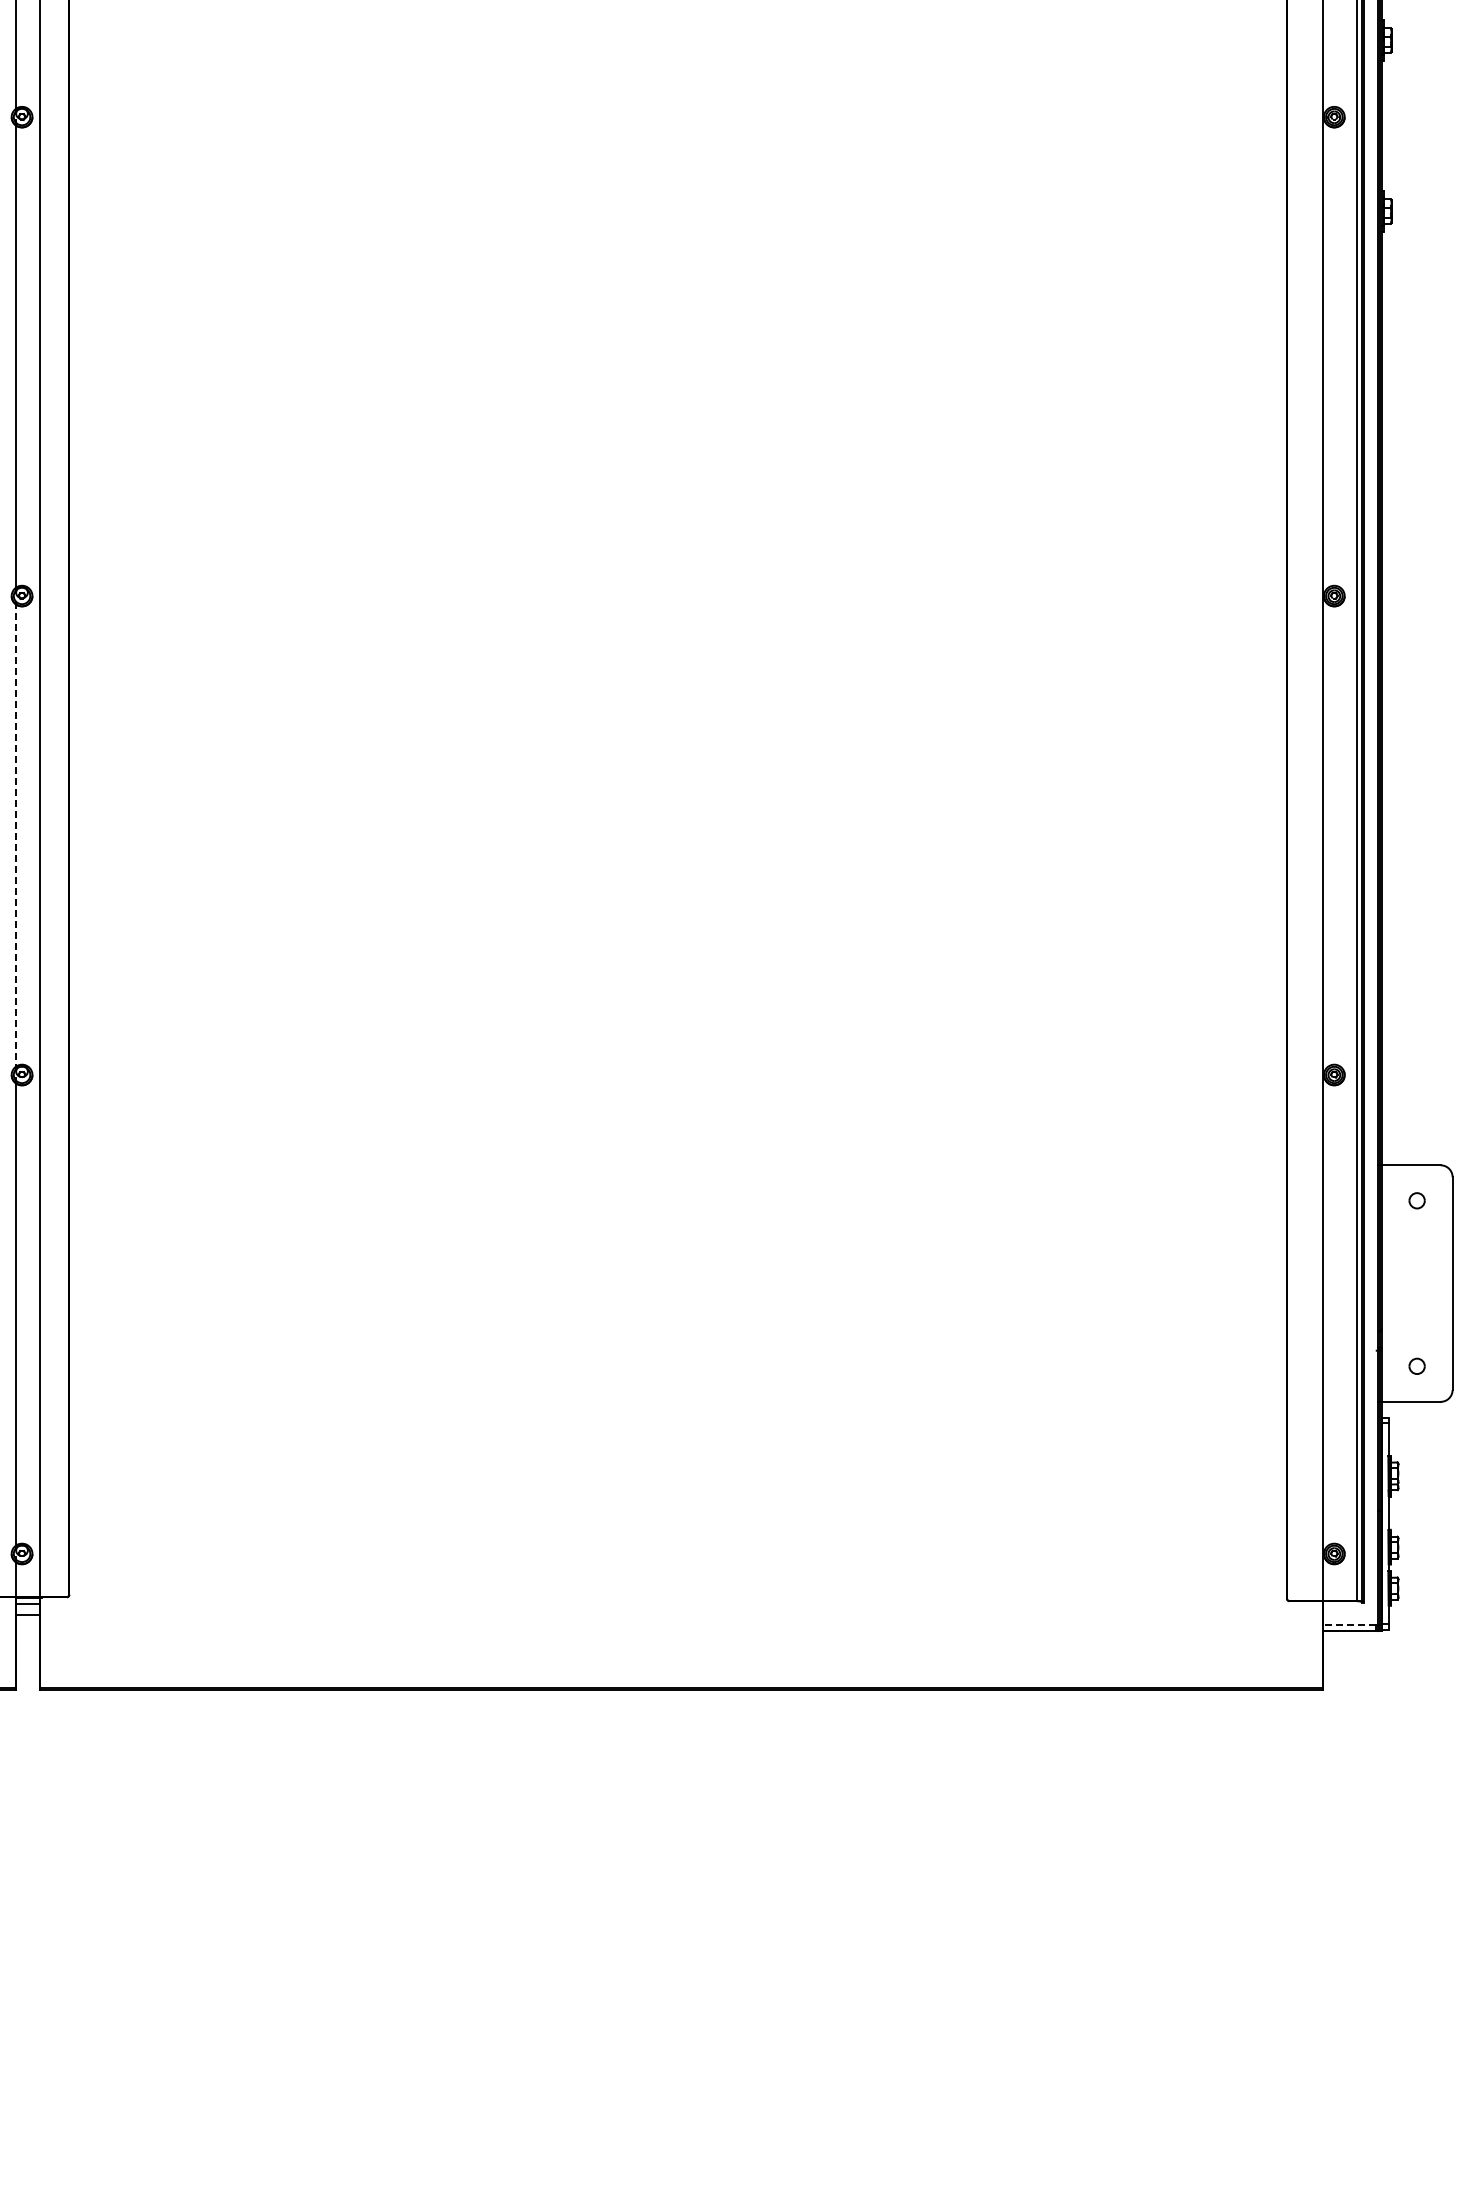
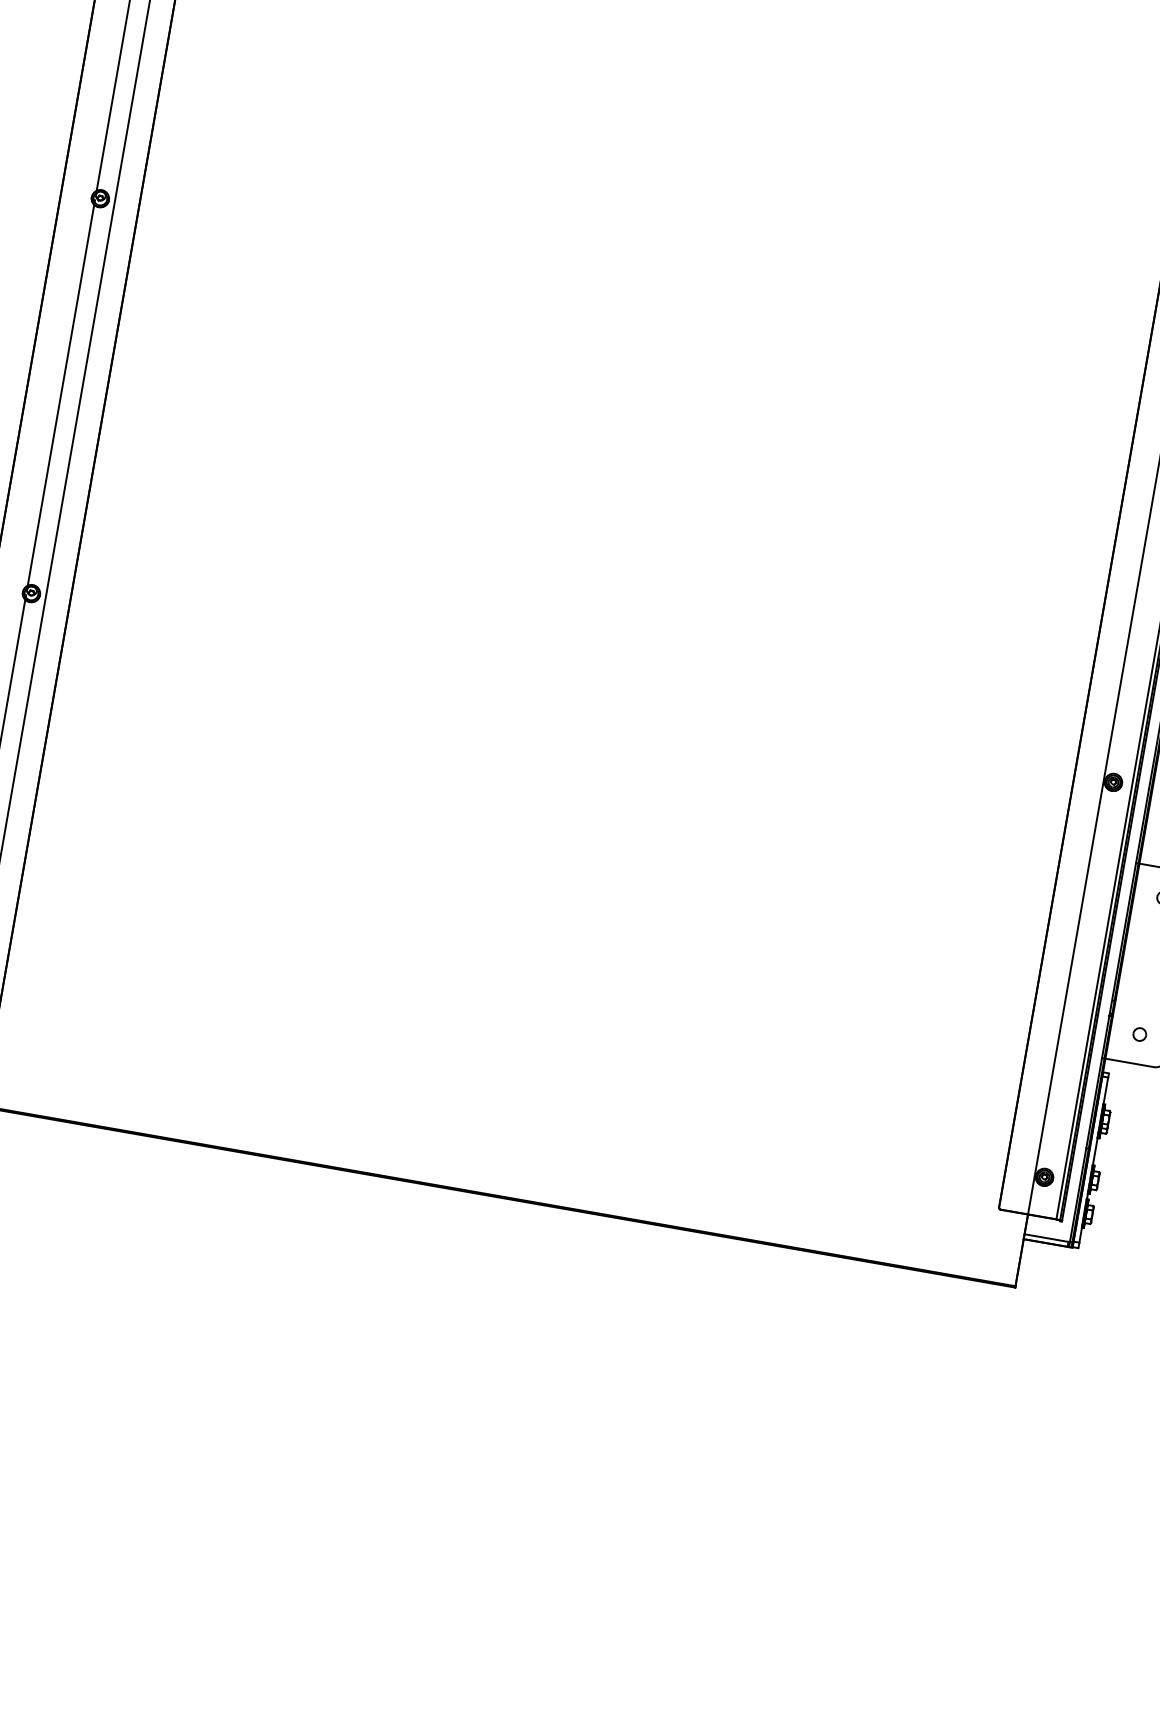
line: (16, 834) -> (61, 394), dashed -> solid
line: (1349, 1625) -> (1046, 1238), dashed -> solid

